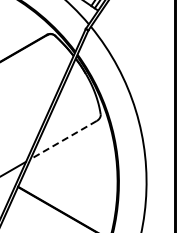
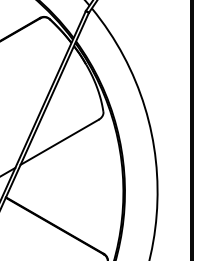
line: (63, 140) -> (59, 142), dashed -> solid

